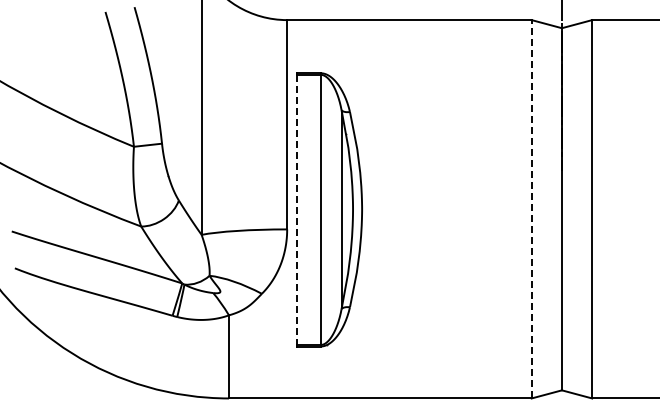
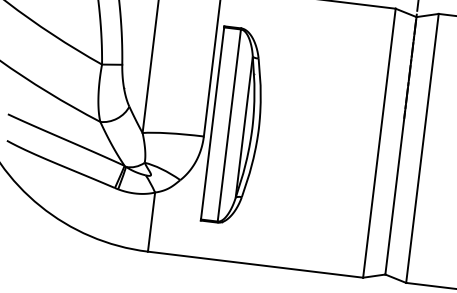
line: (531, 208) -> (379, 142), dashed -> solid
line: (297, 210) -> (212, 123), dashed -> solid

